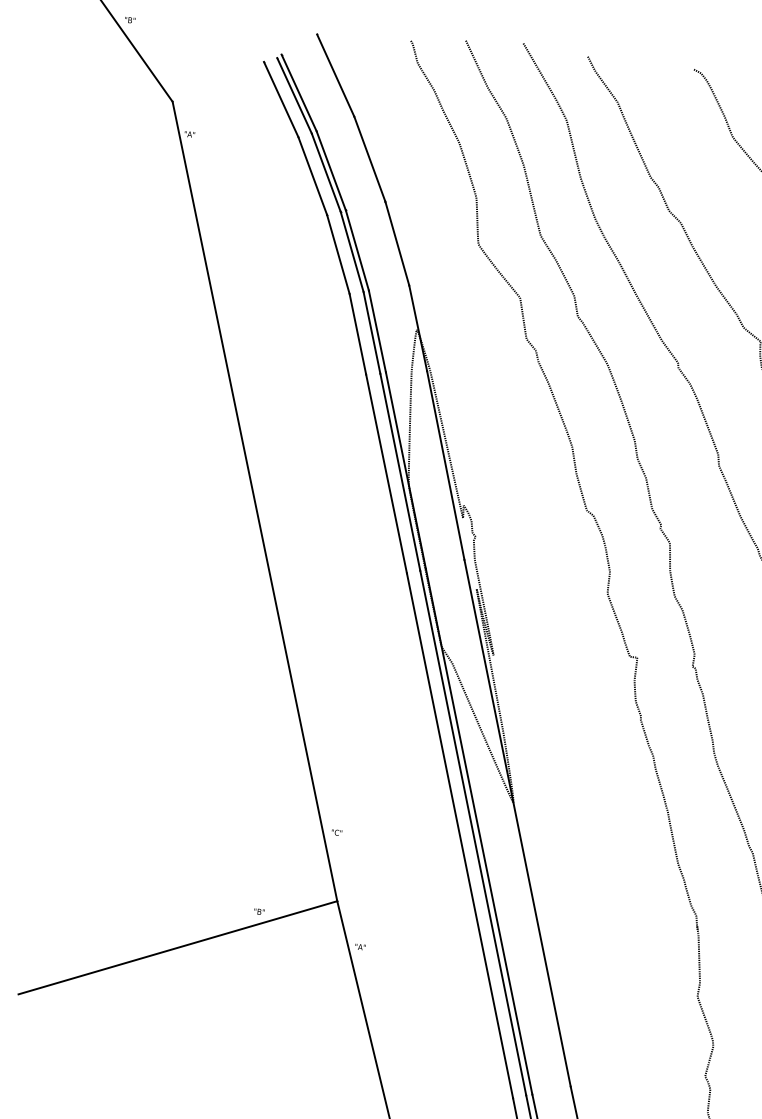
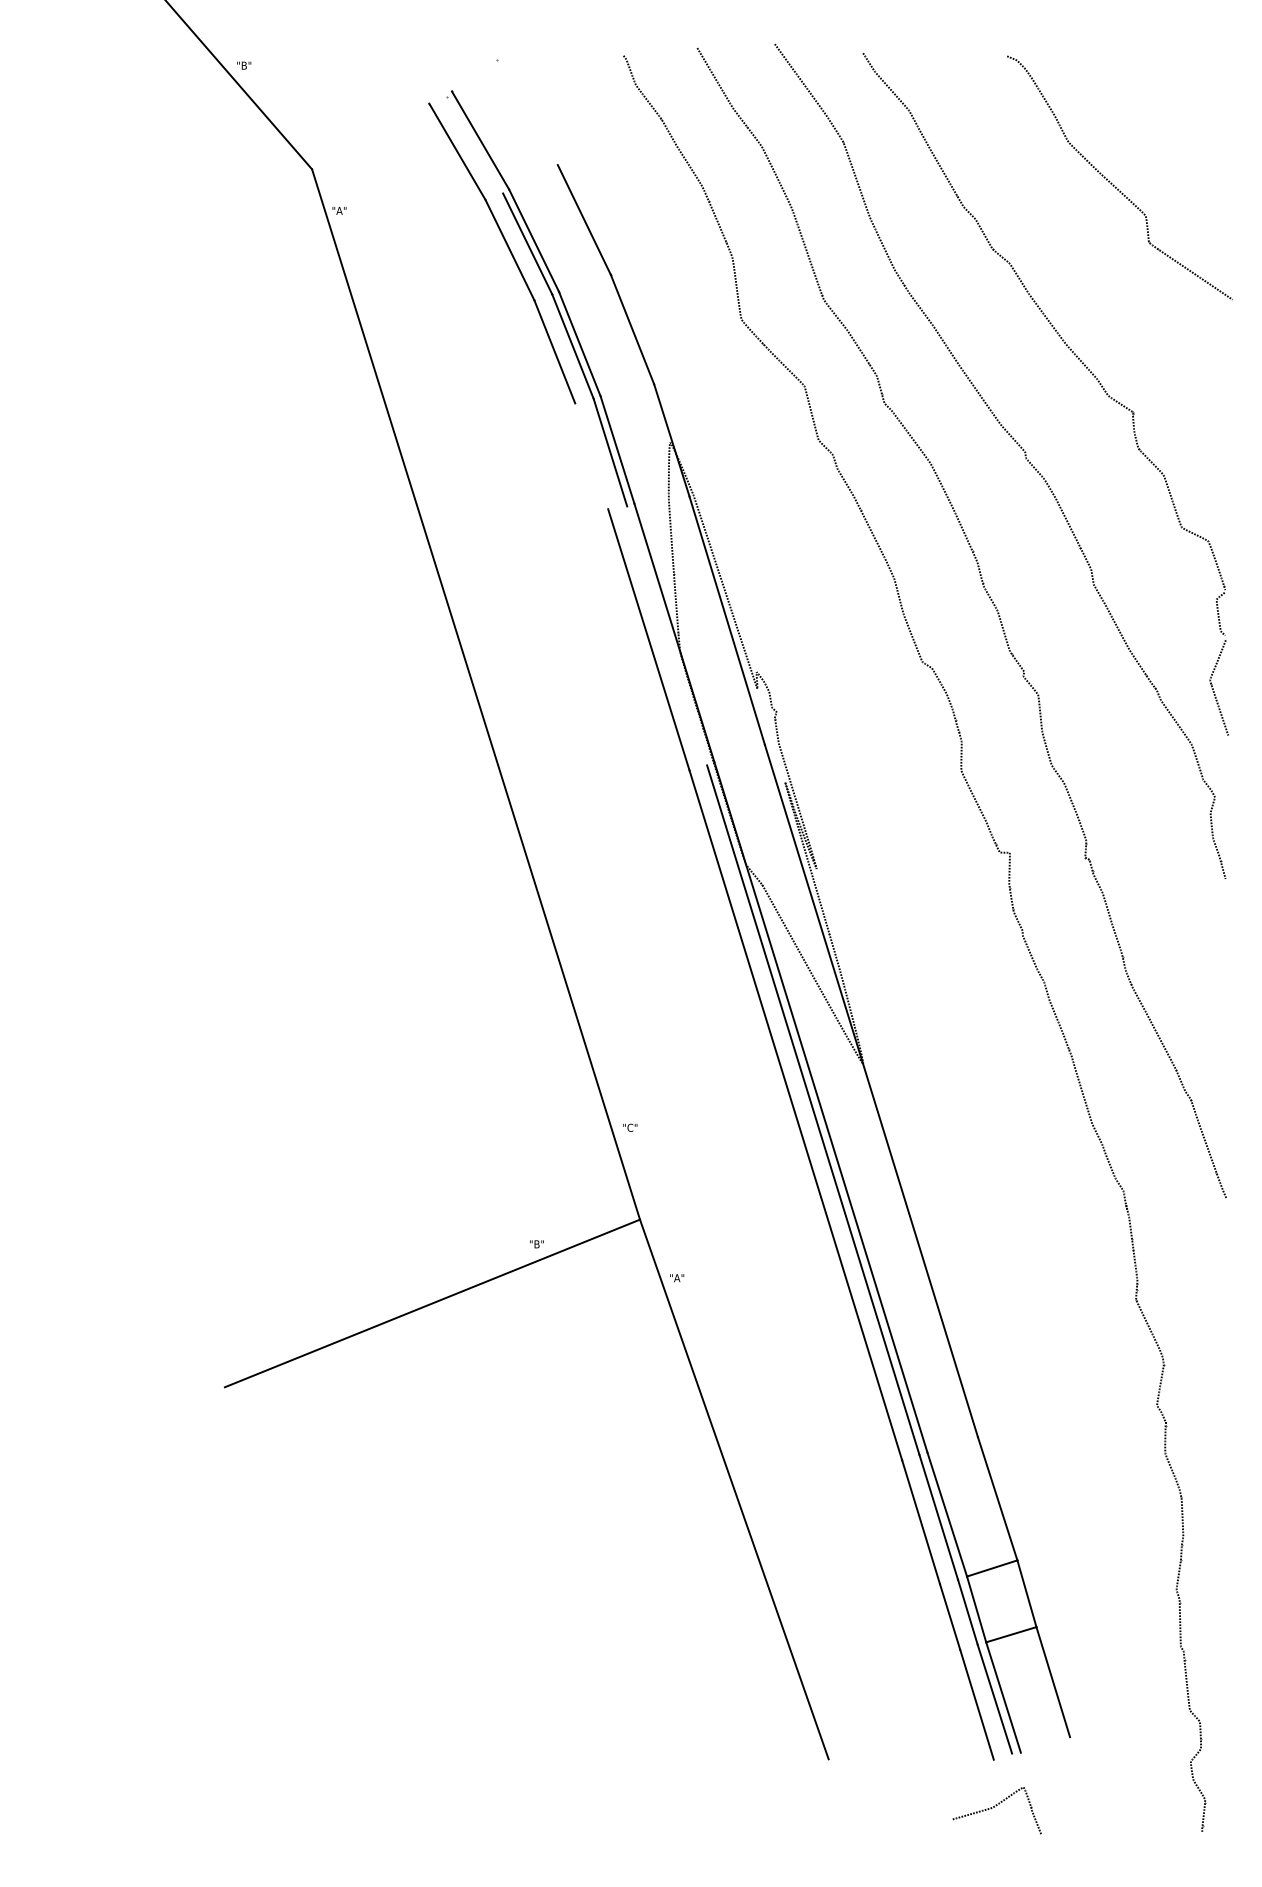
line: (335, 75) -> (526, 112), removed
line: (294, 95) -> (474, 144), removed
line: (357, 334) -> (591, 456), removed
line: (400, 472) -> (667, 635), removed

